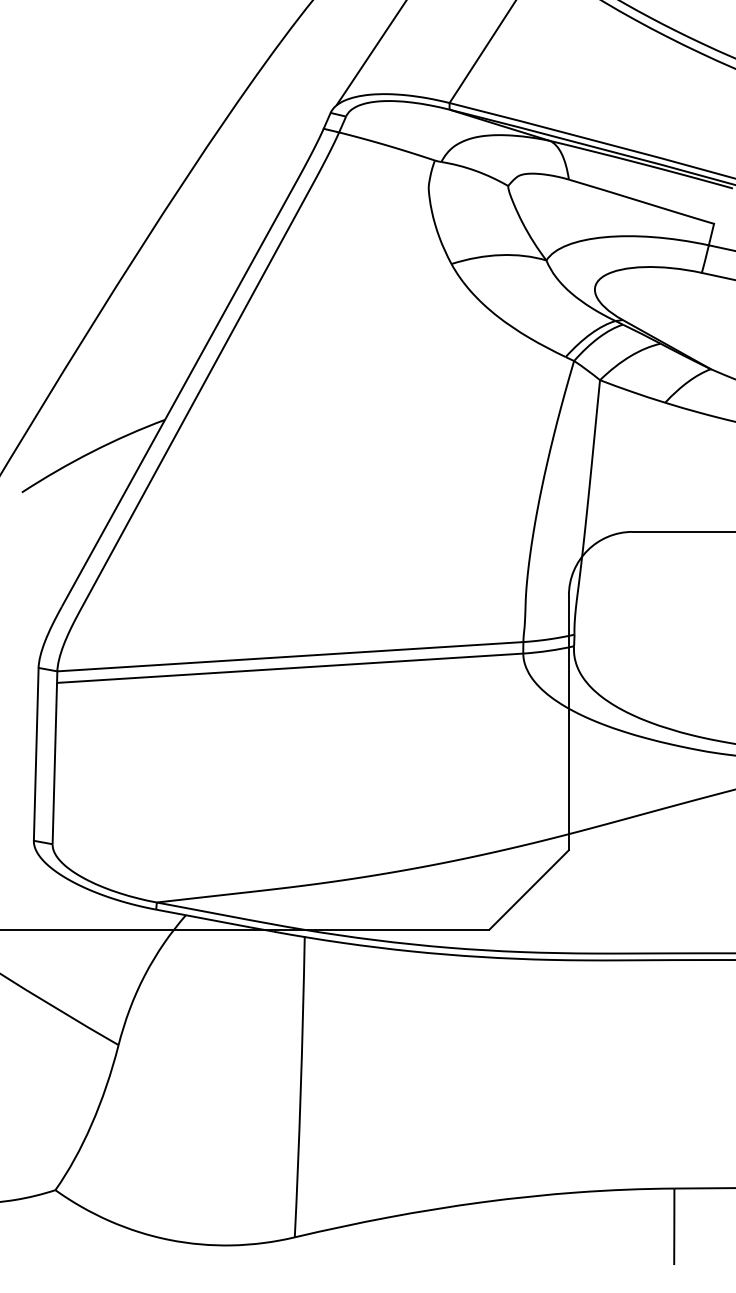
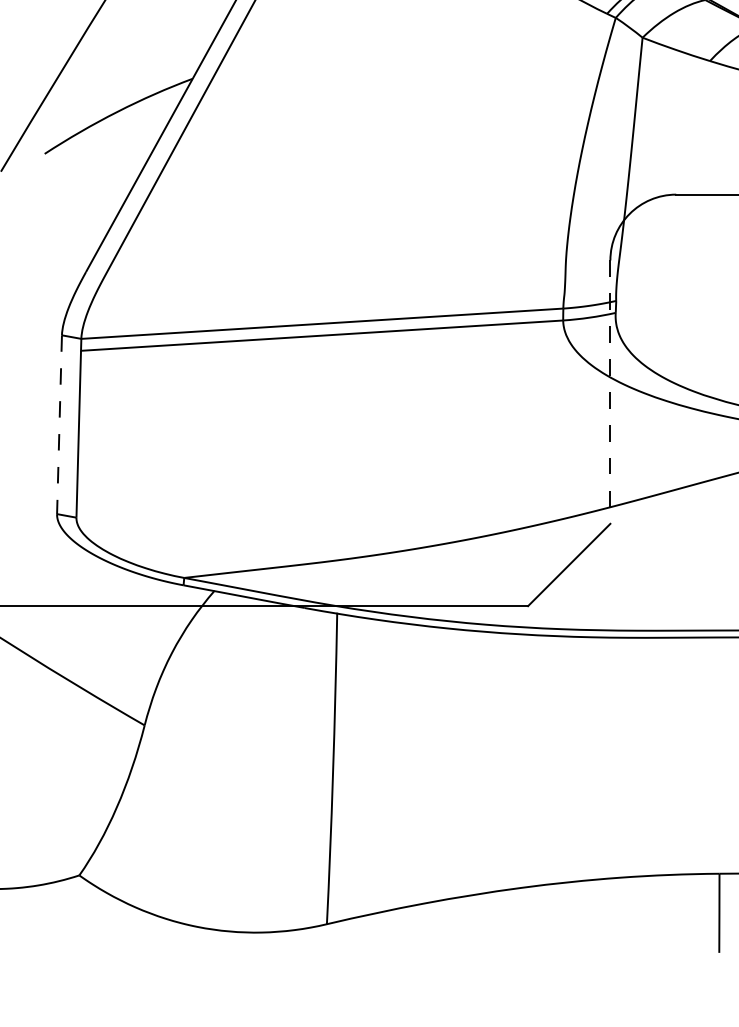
line: (568, 723) -> (609, 392), solid -> dashed
line: (36, 754) -> (59, 424), solid -> dashed

